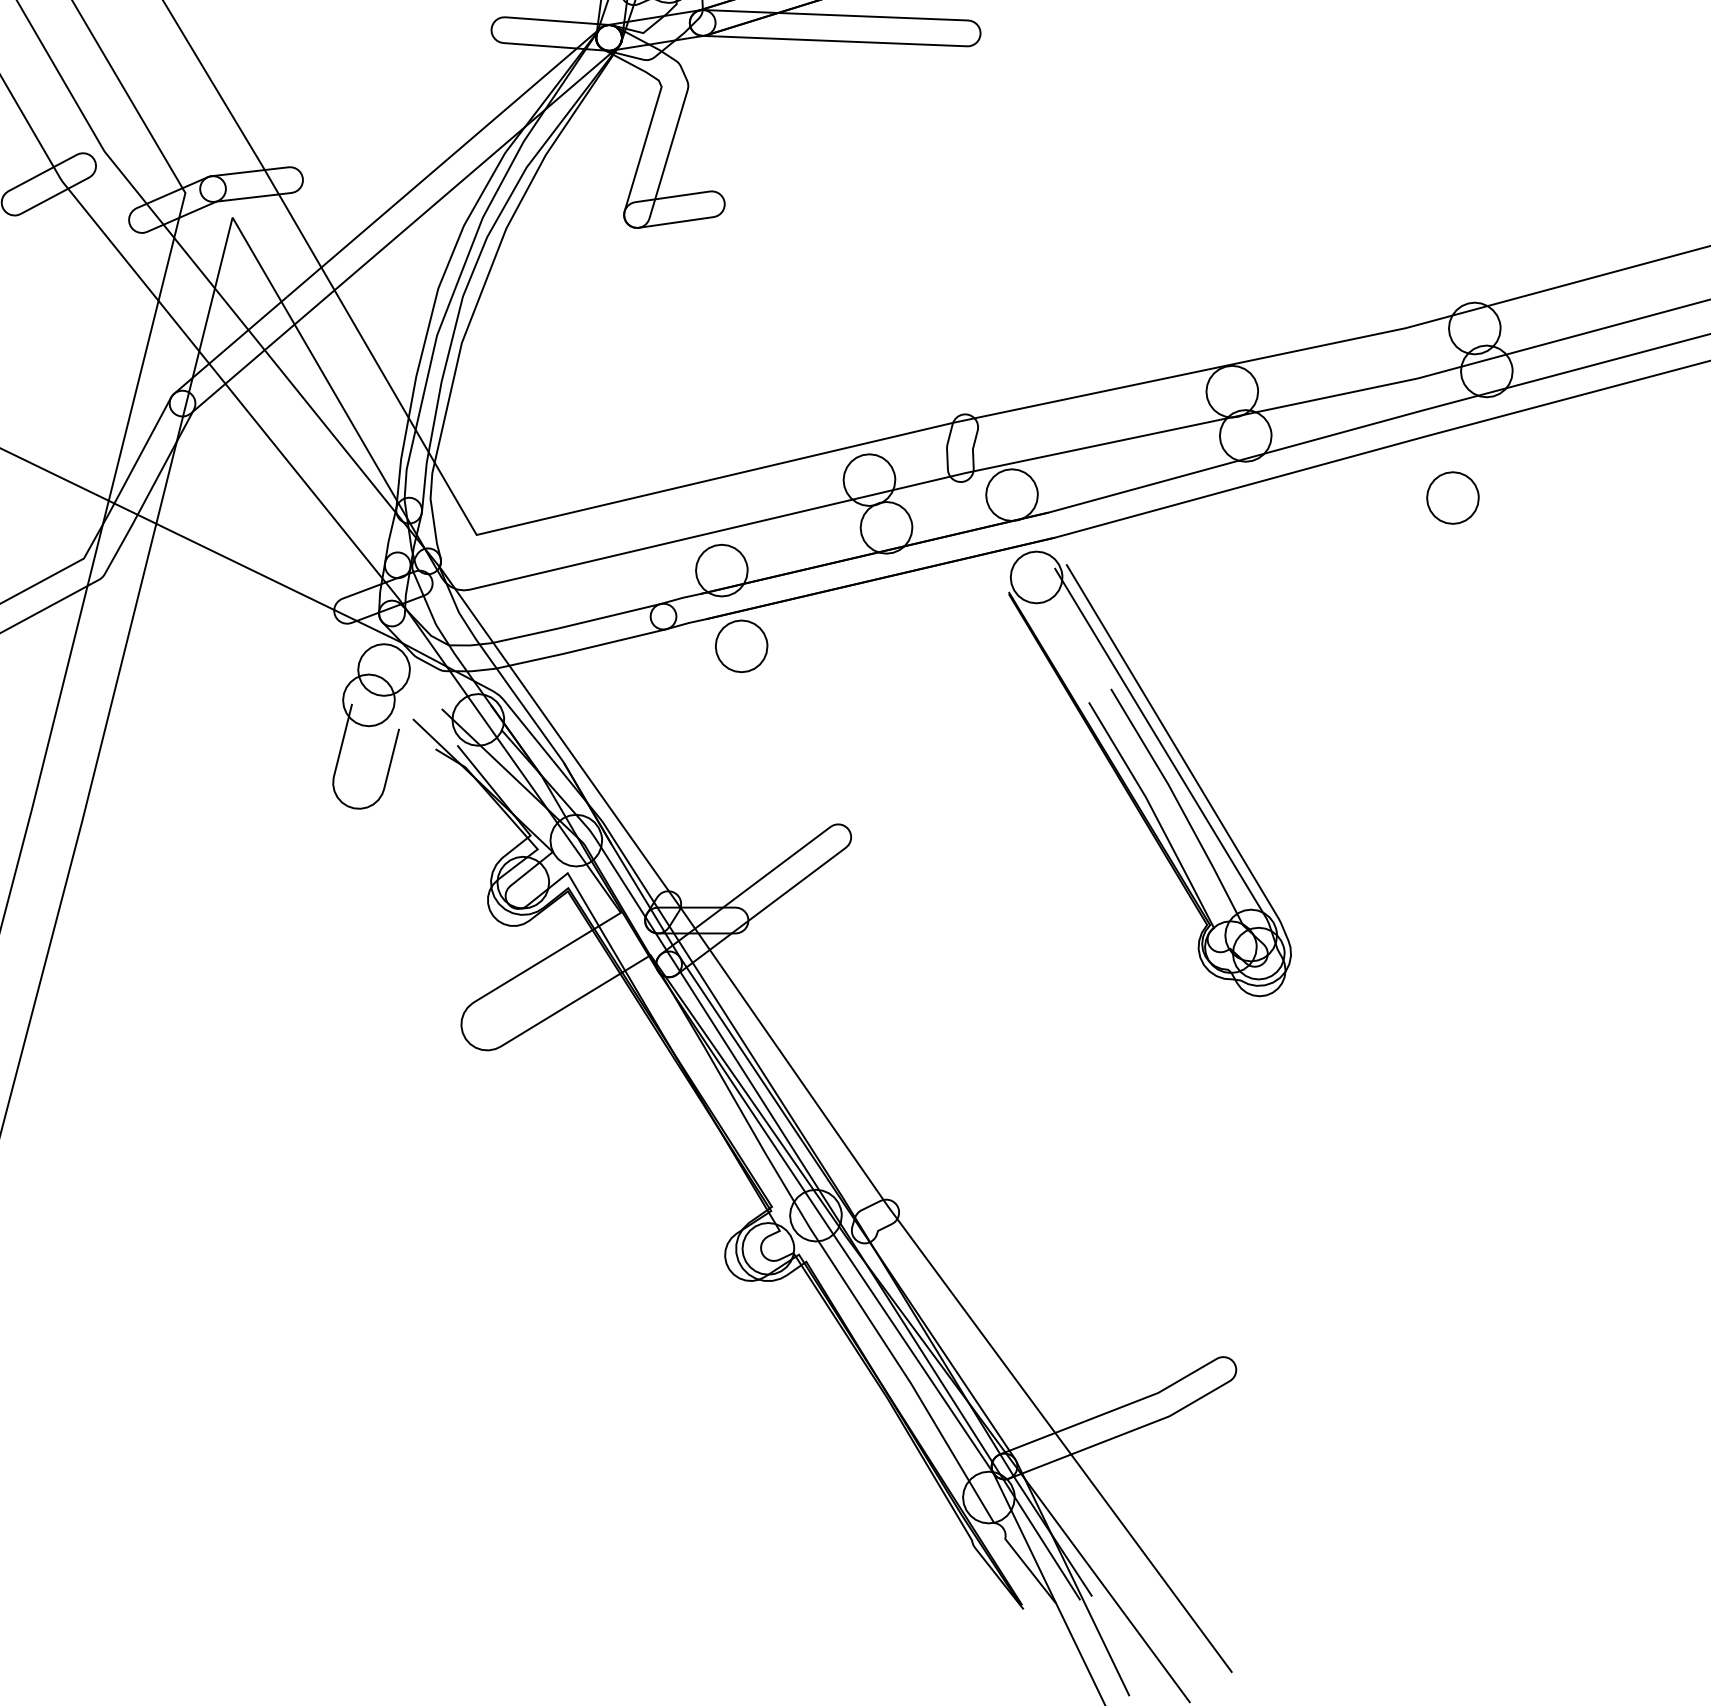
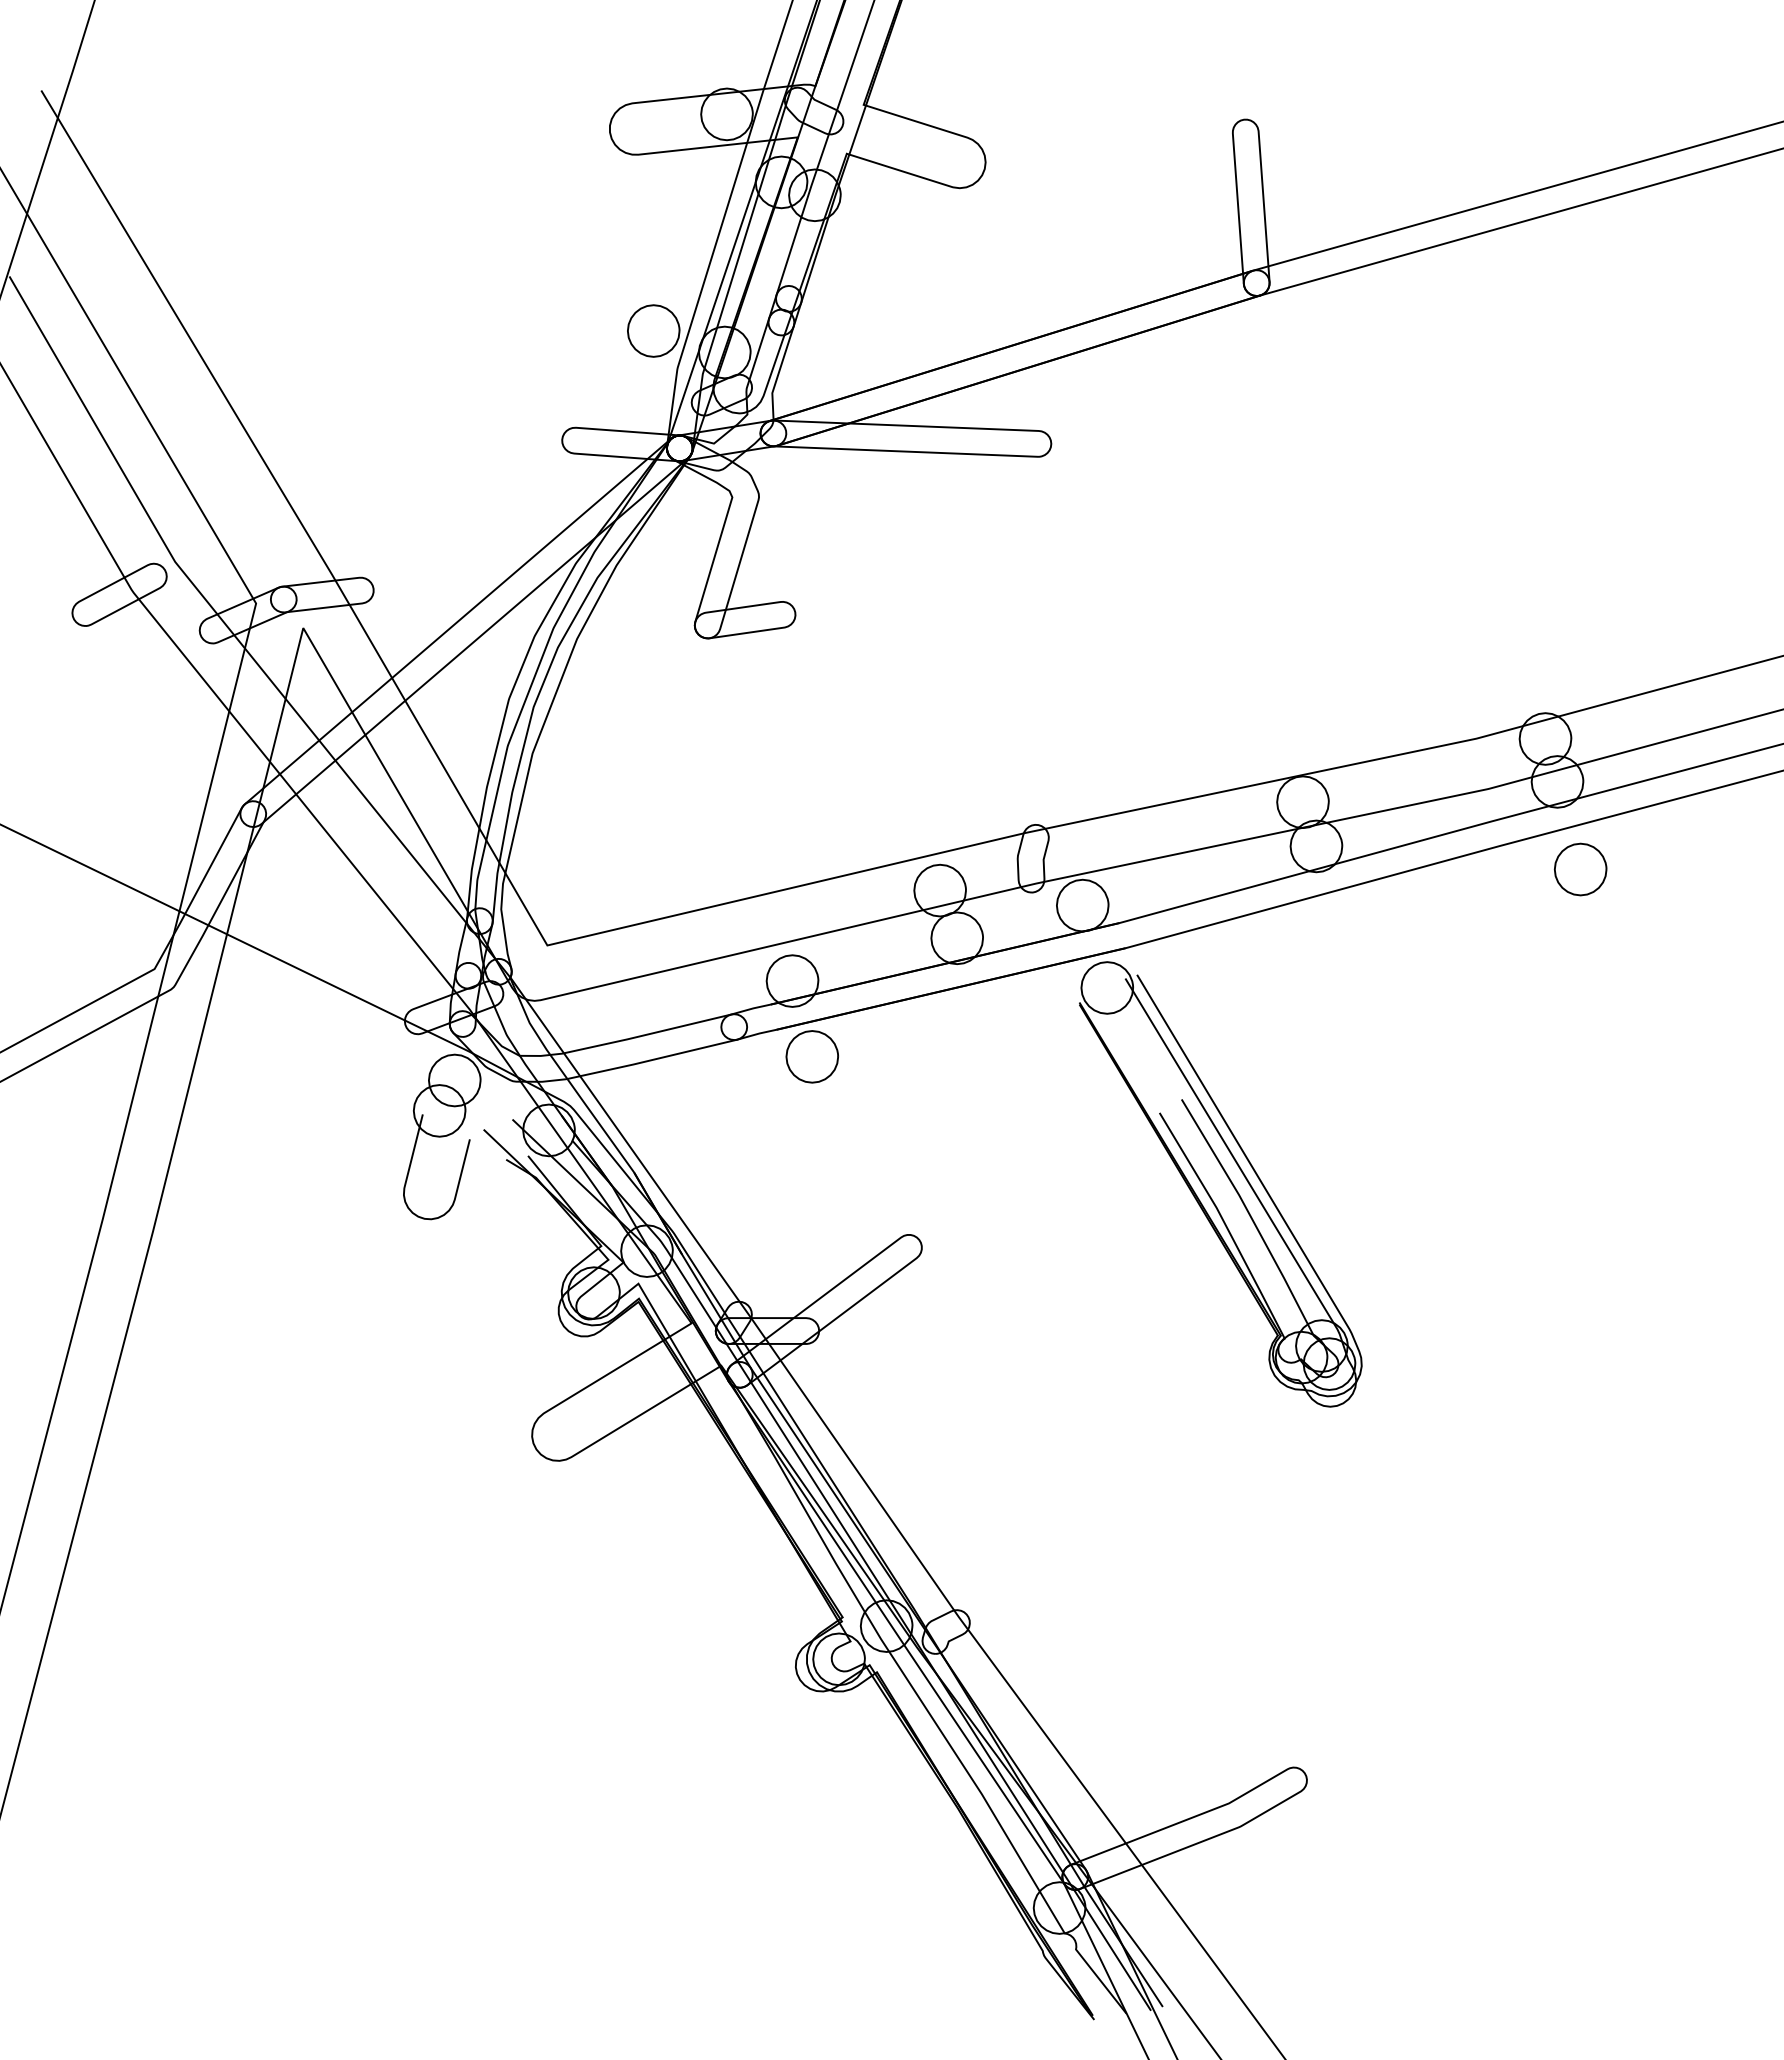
part: (1452, 498) -> (1580, 869), moved

